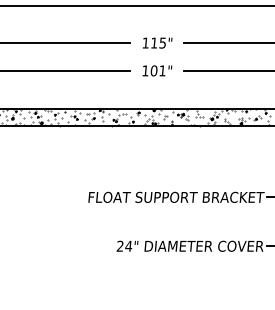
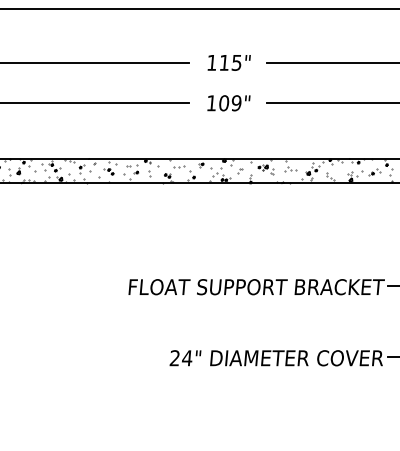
text: (162, 70) -> (236, 102), 101" -> 109"

